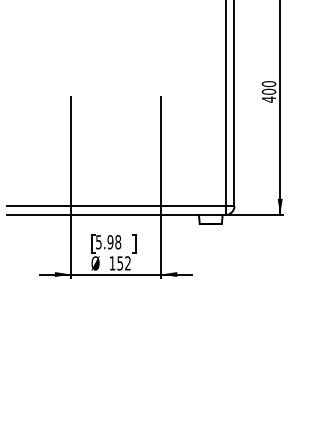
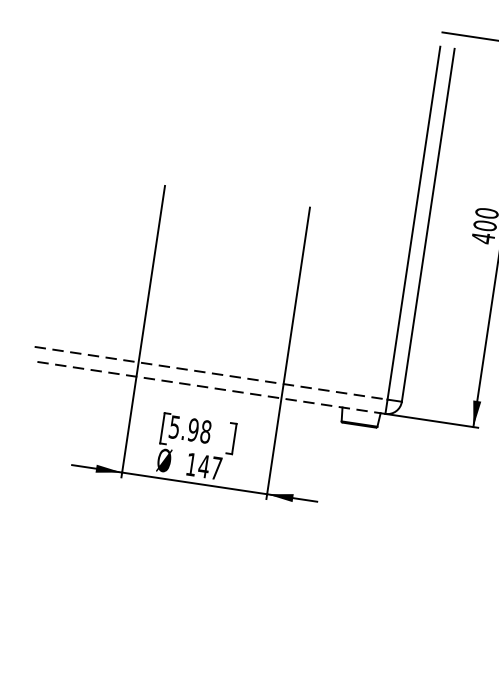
line: (116, 206) -> (211, 373), solid -> dashed
line: (116, 215) -> (209, 388), solid -> dashed
text: (123, 263) -> (209, 467), 152 -> 147

